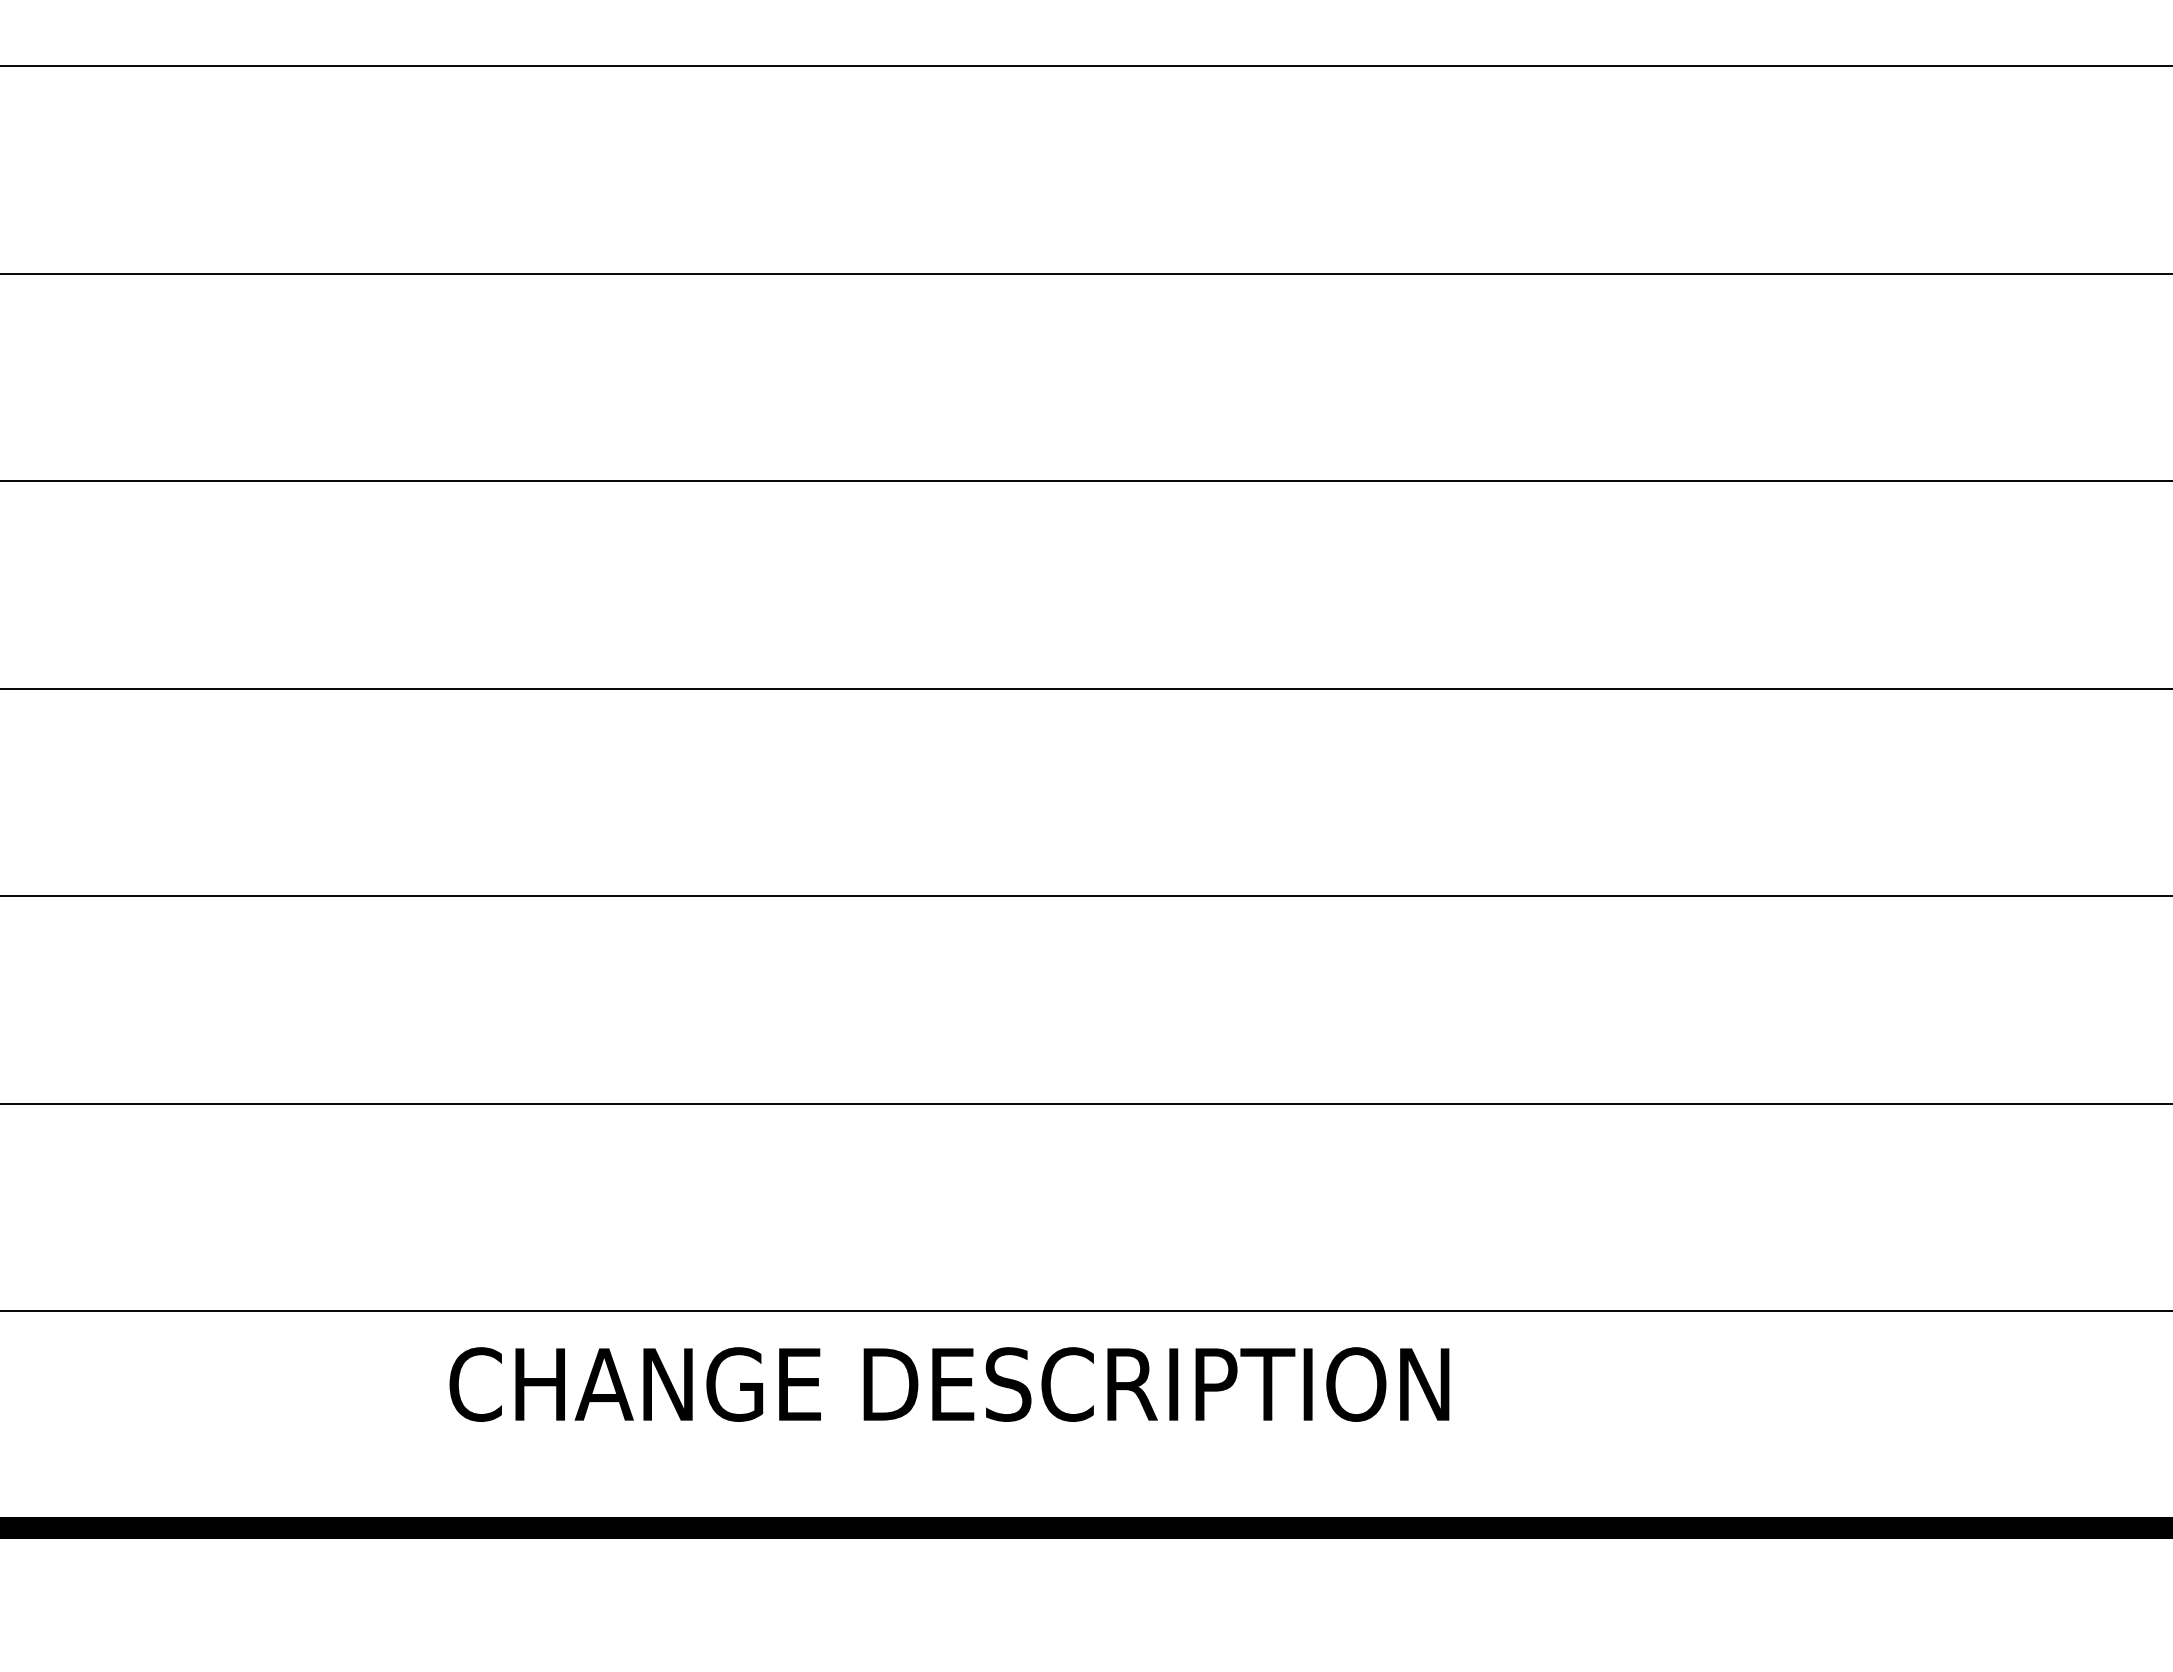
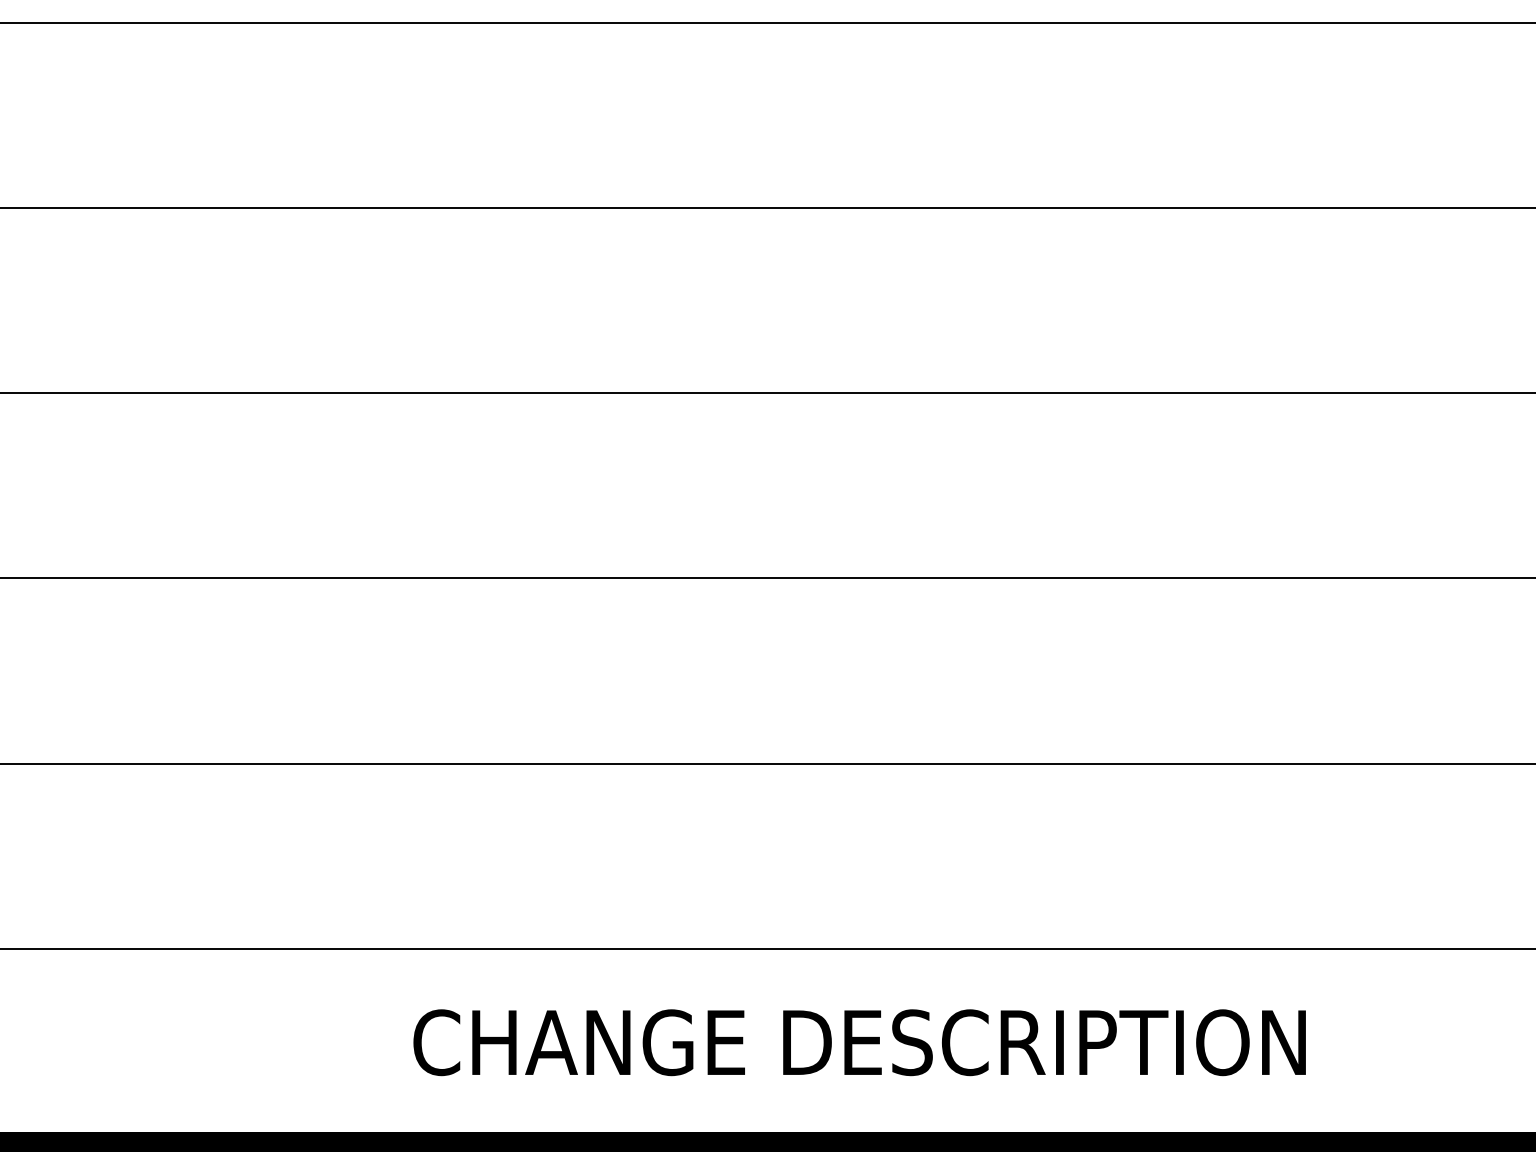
text: (949, 1384) -> (859, 1042), moved

